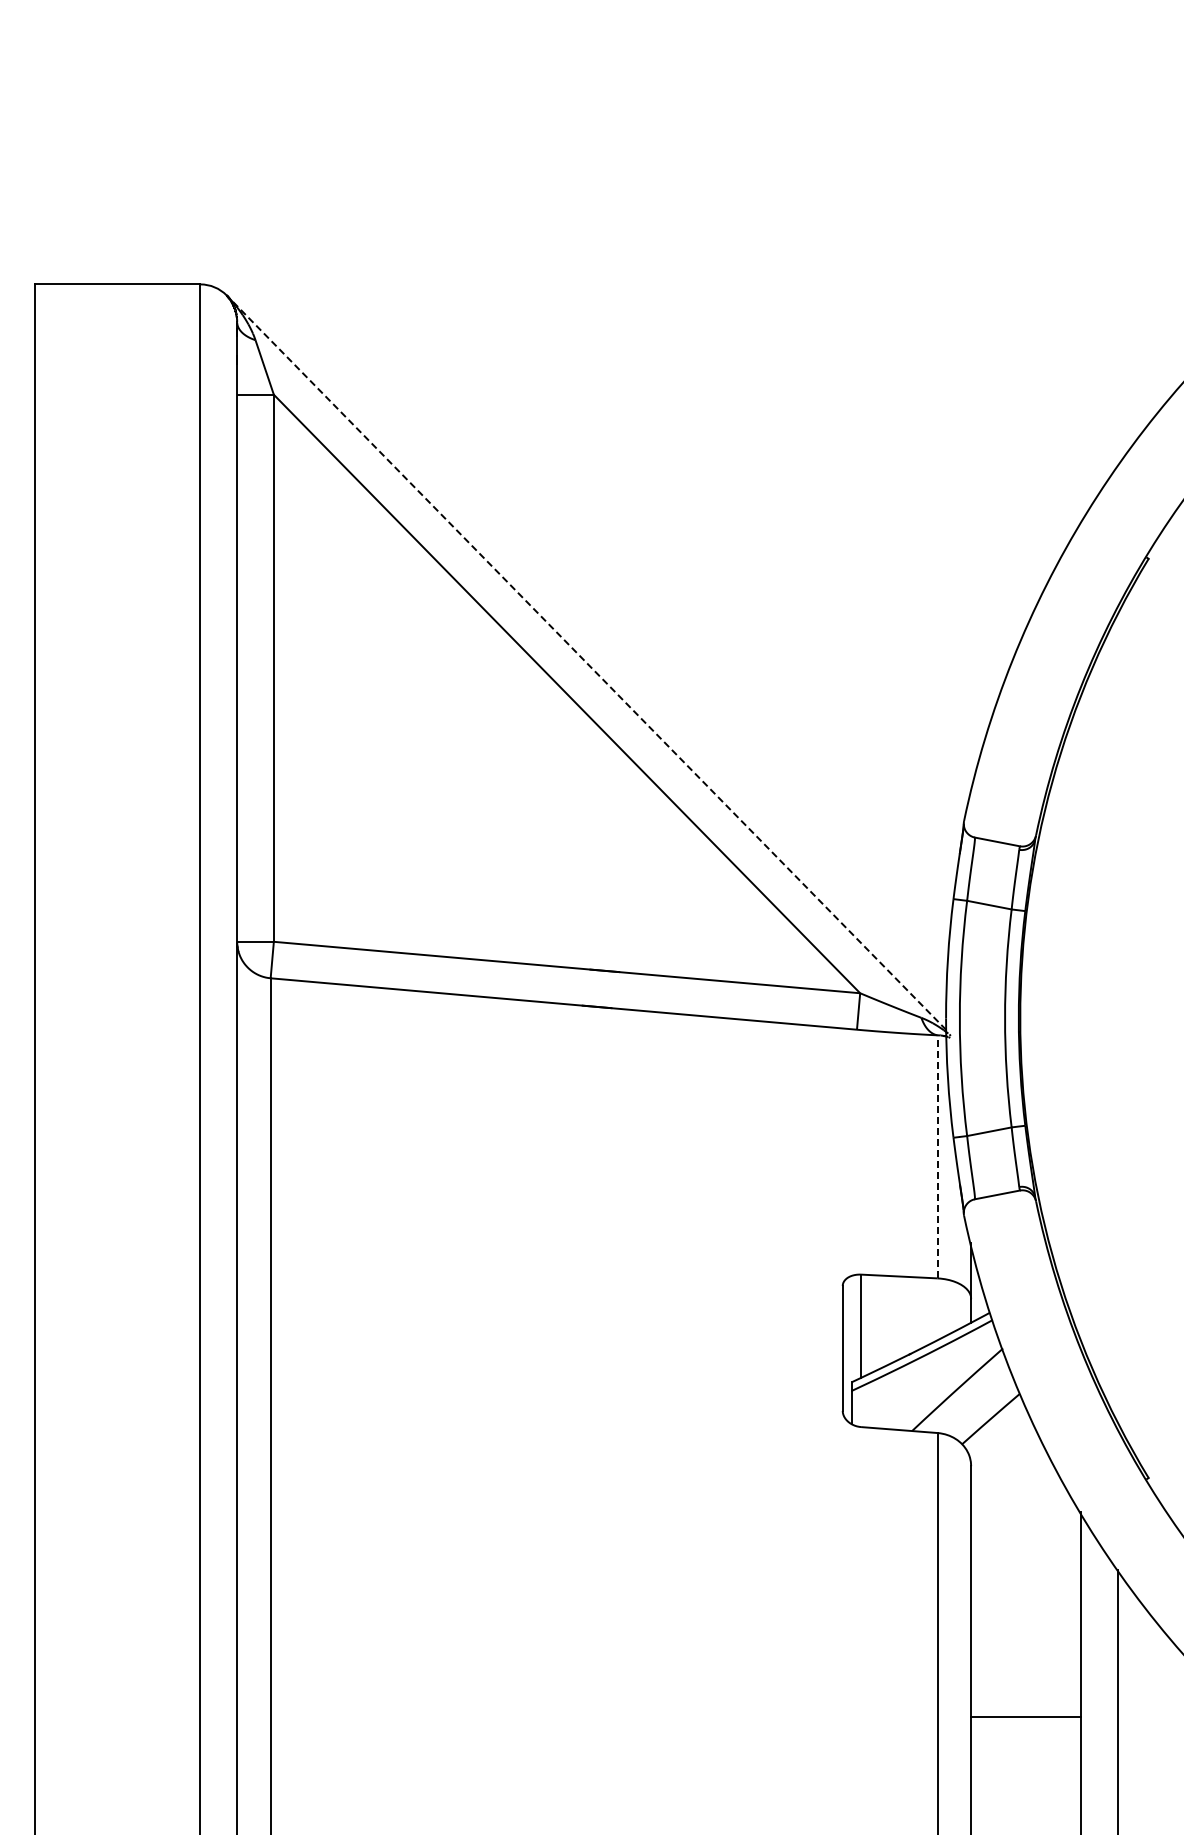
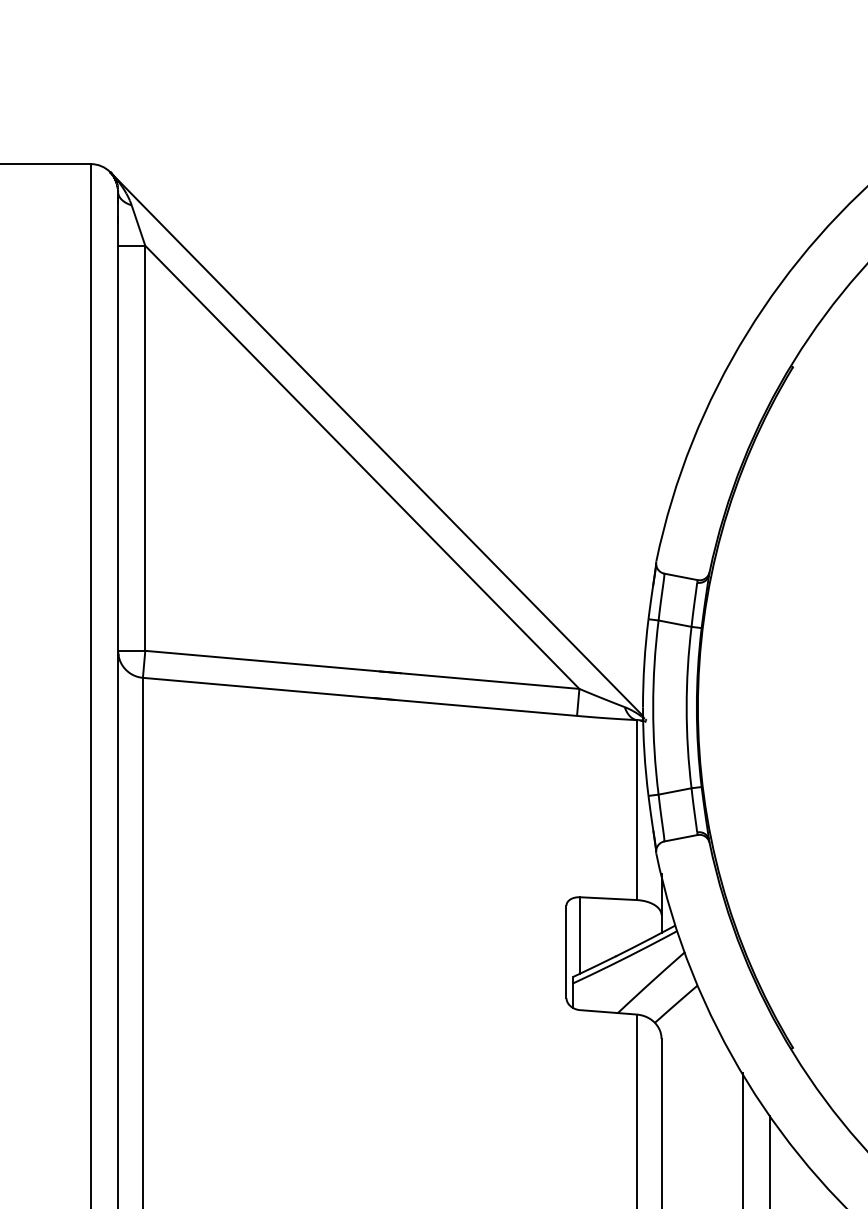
line: (586, 662) -> (376, 444), dashed -> solid
line: (937, 1156) -> (636, 809), dashed -> solid

